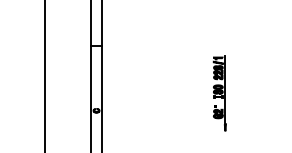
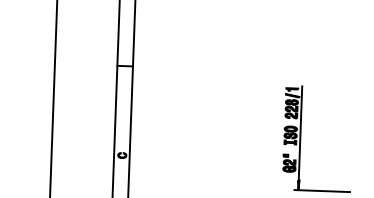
line: (242, 131) -> (321, 191), added

